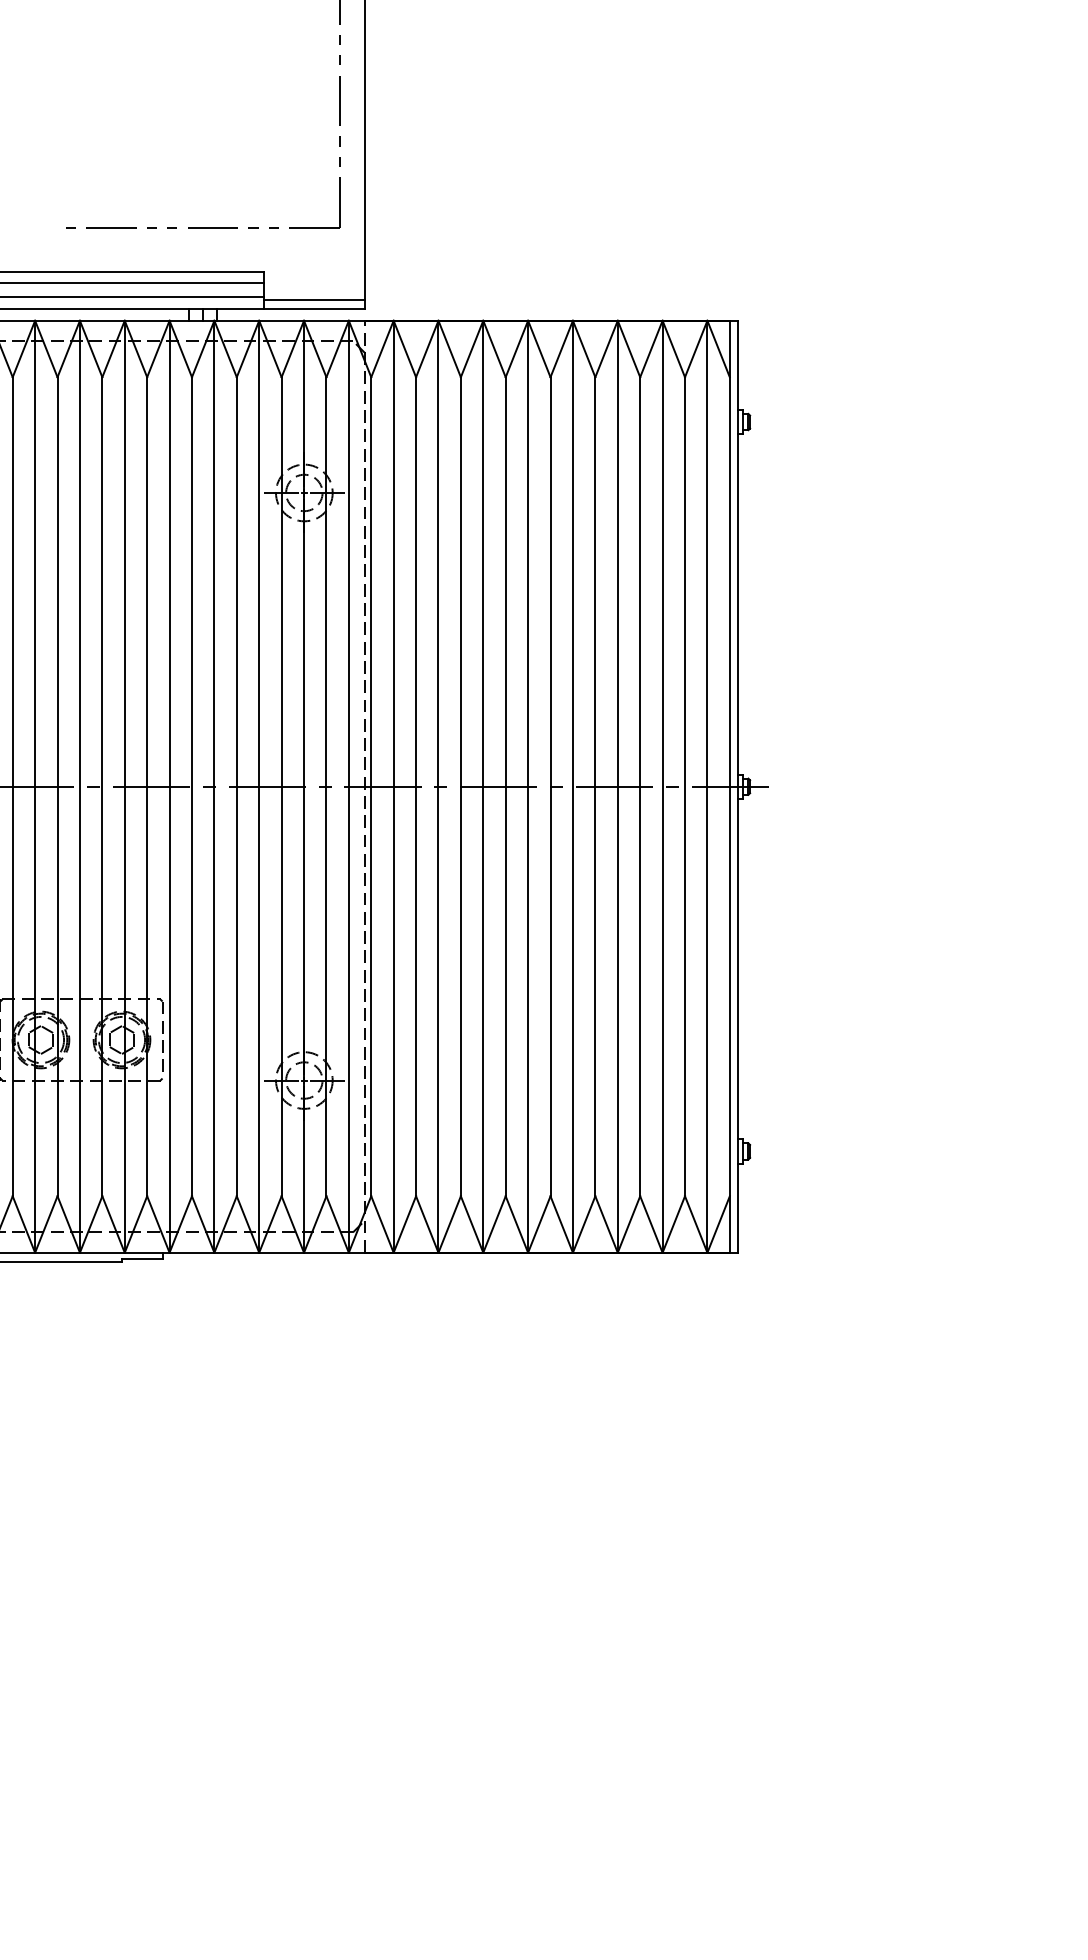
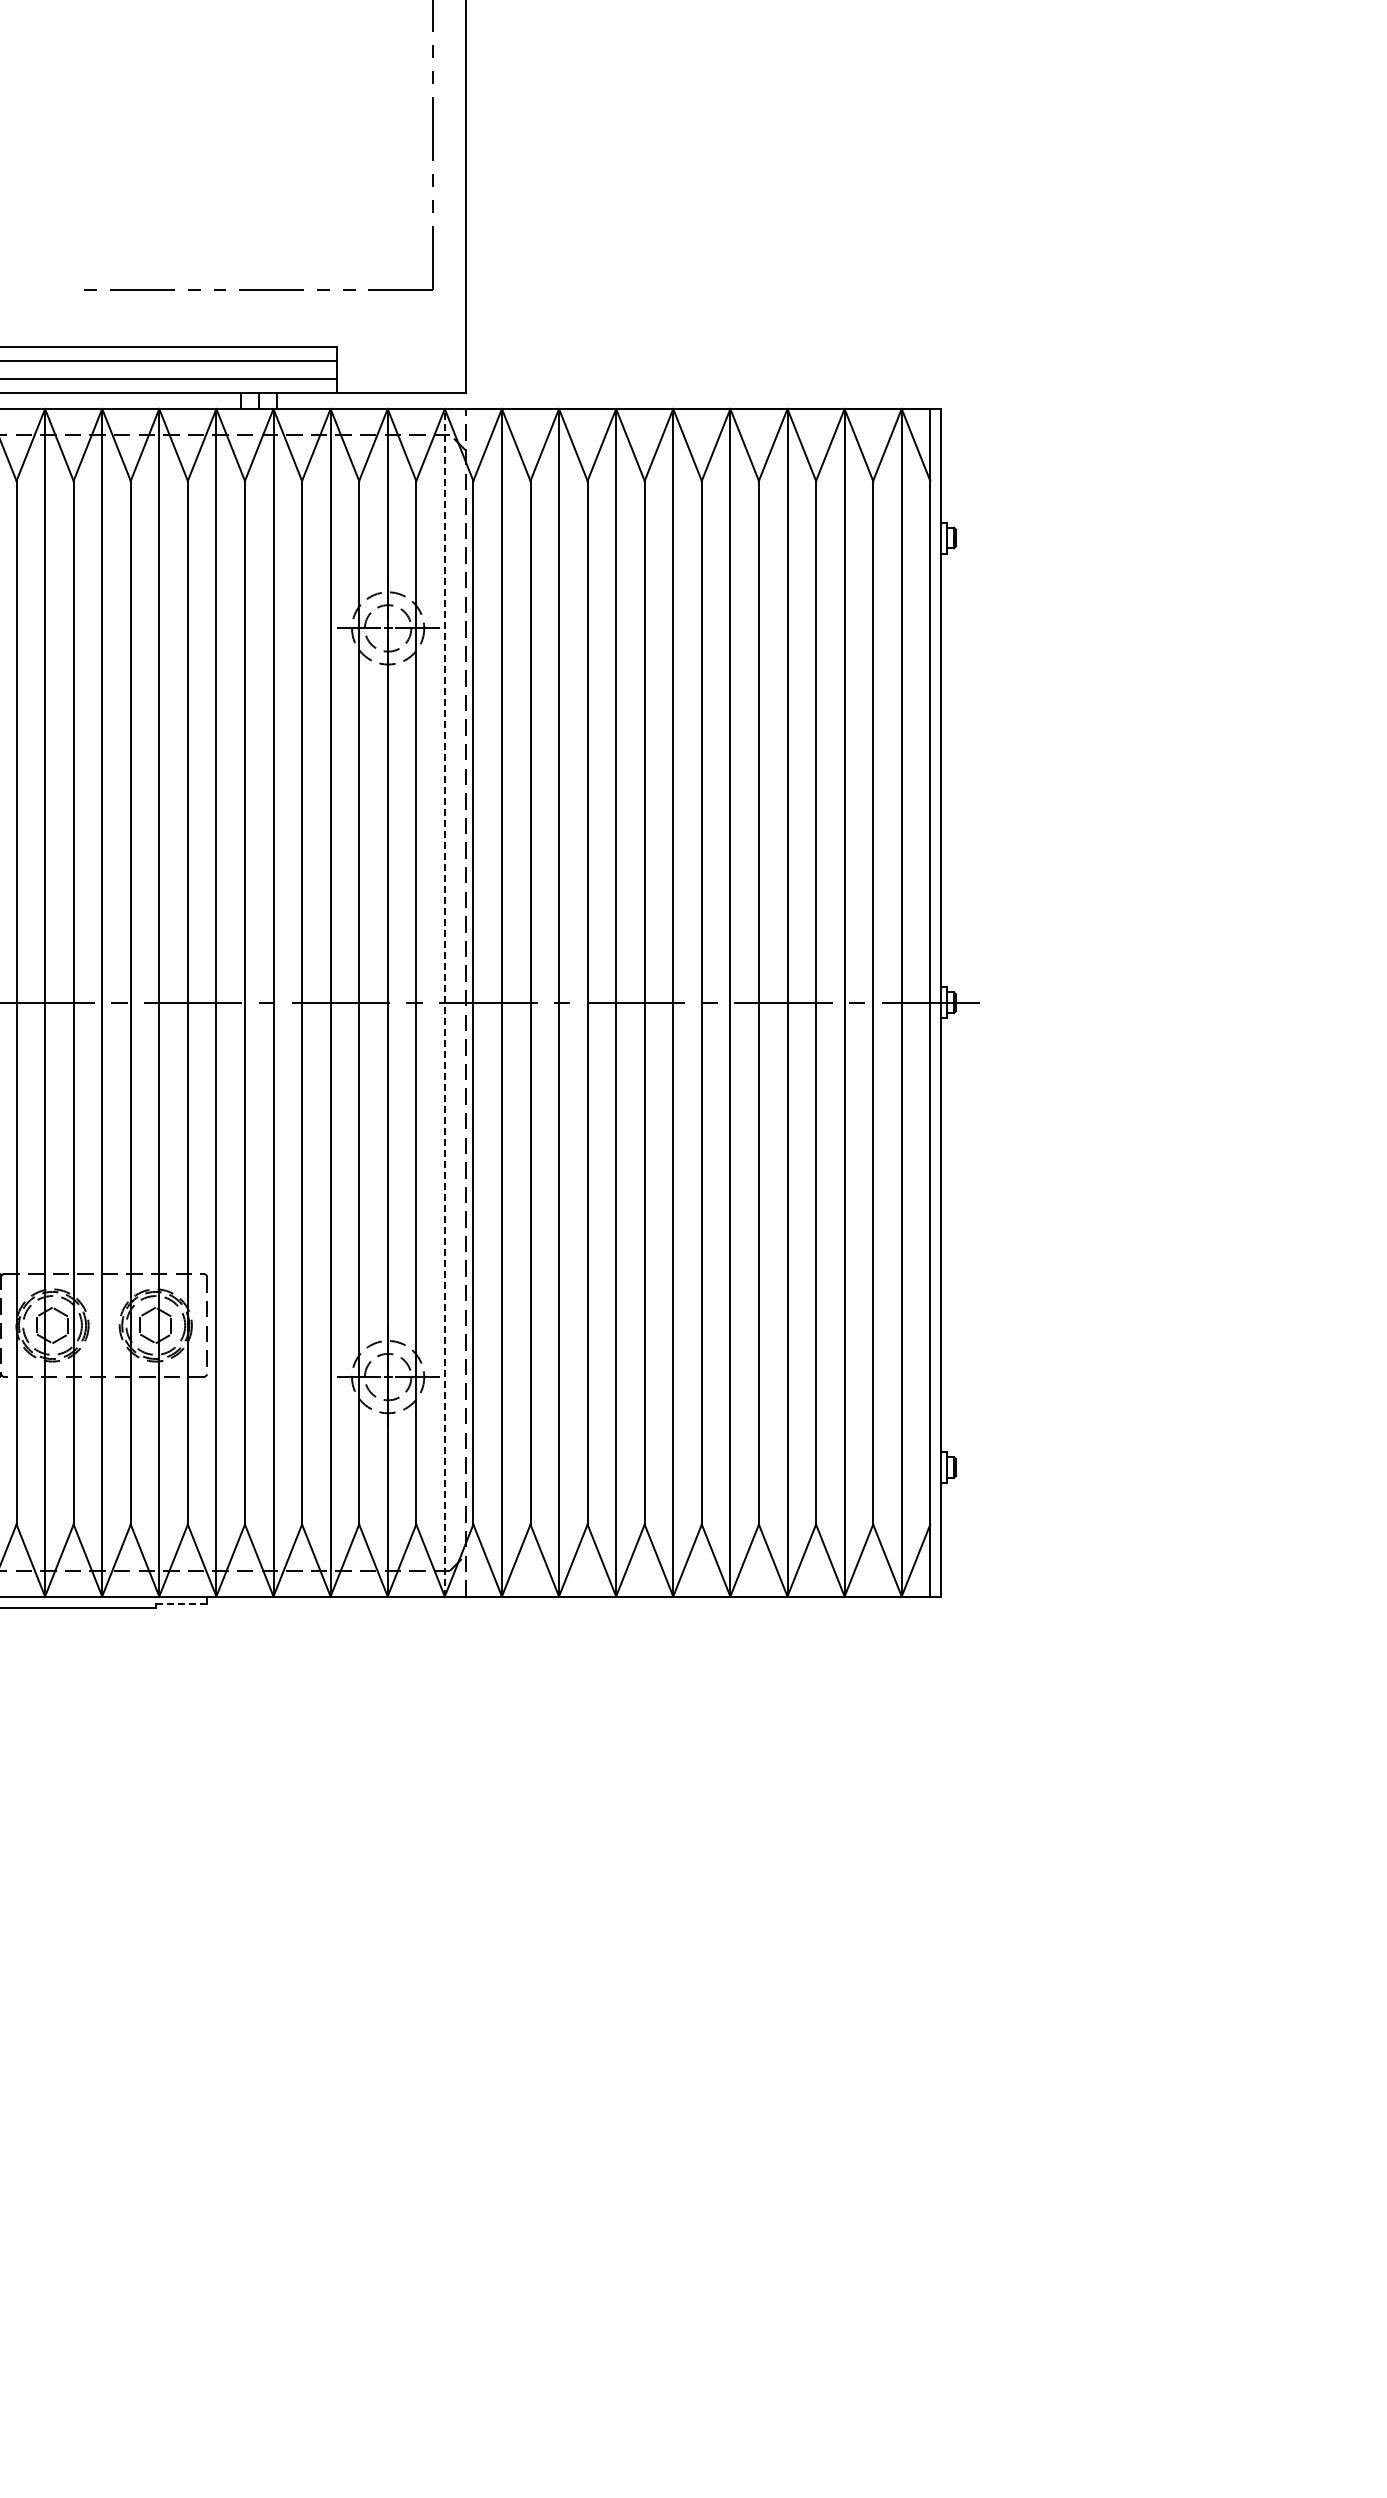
line: (314, 300) -> (400, 383), removed
line: (348, 786) -> (444, 1002), solid -> dashed
line: (142, 1258) -> (181, 1604), solid -> dashed

